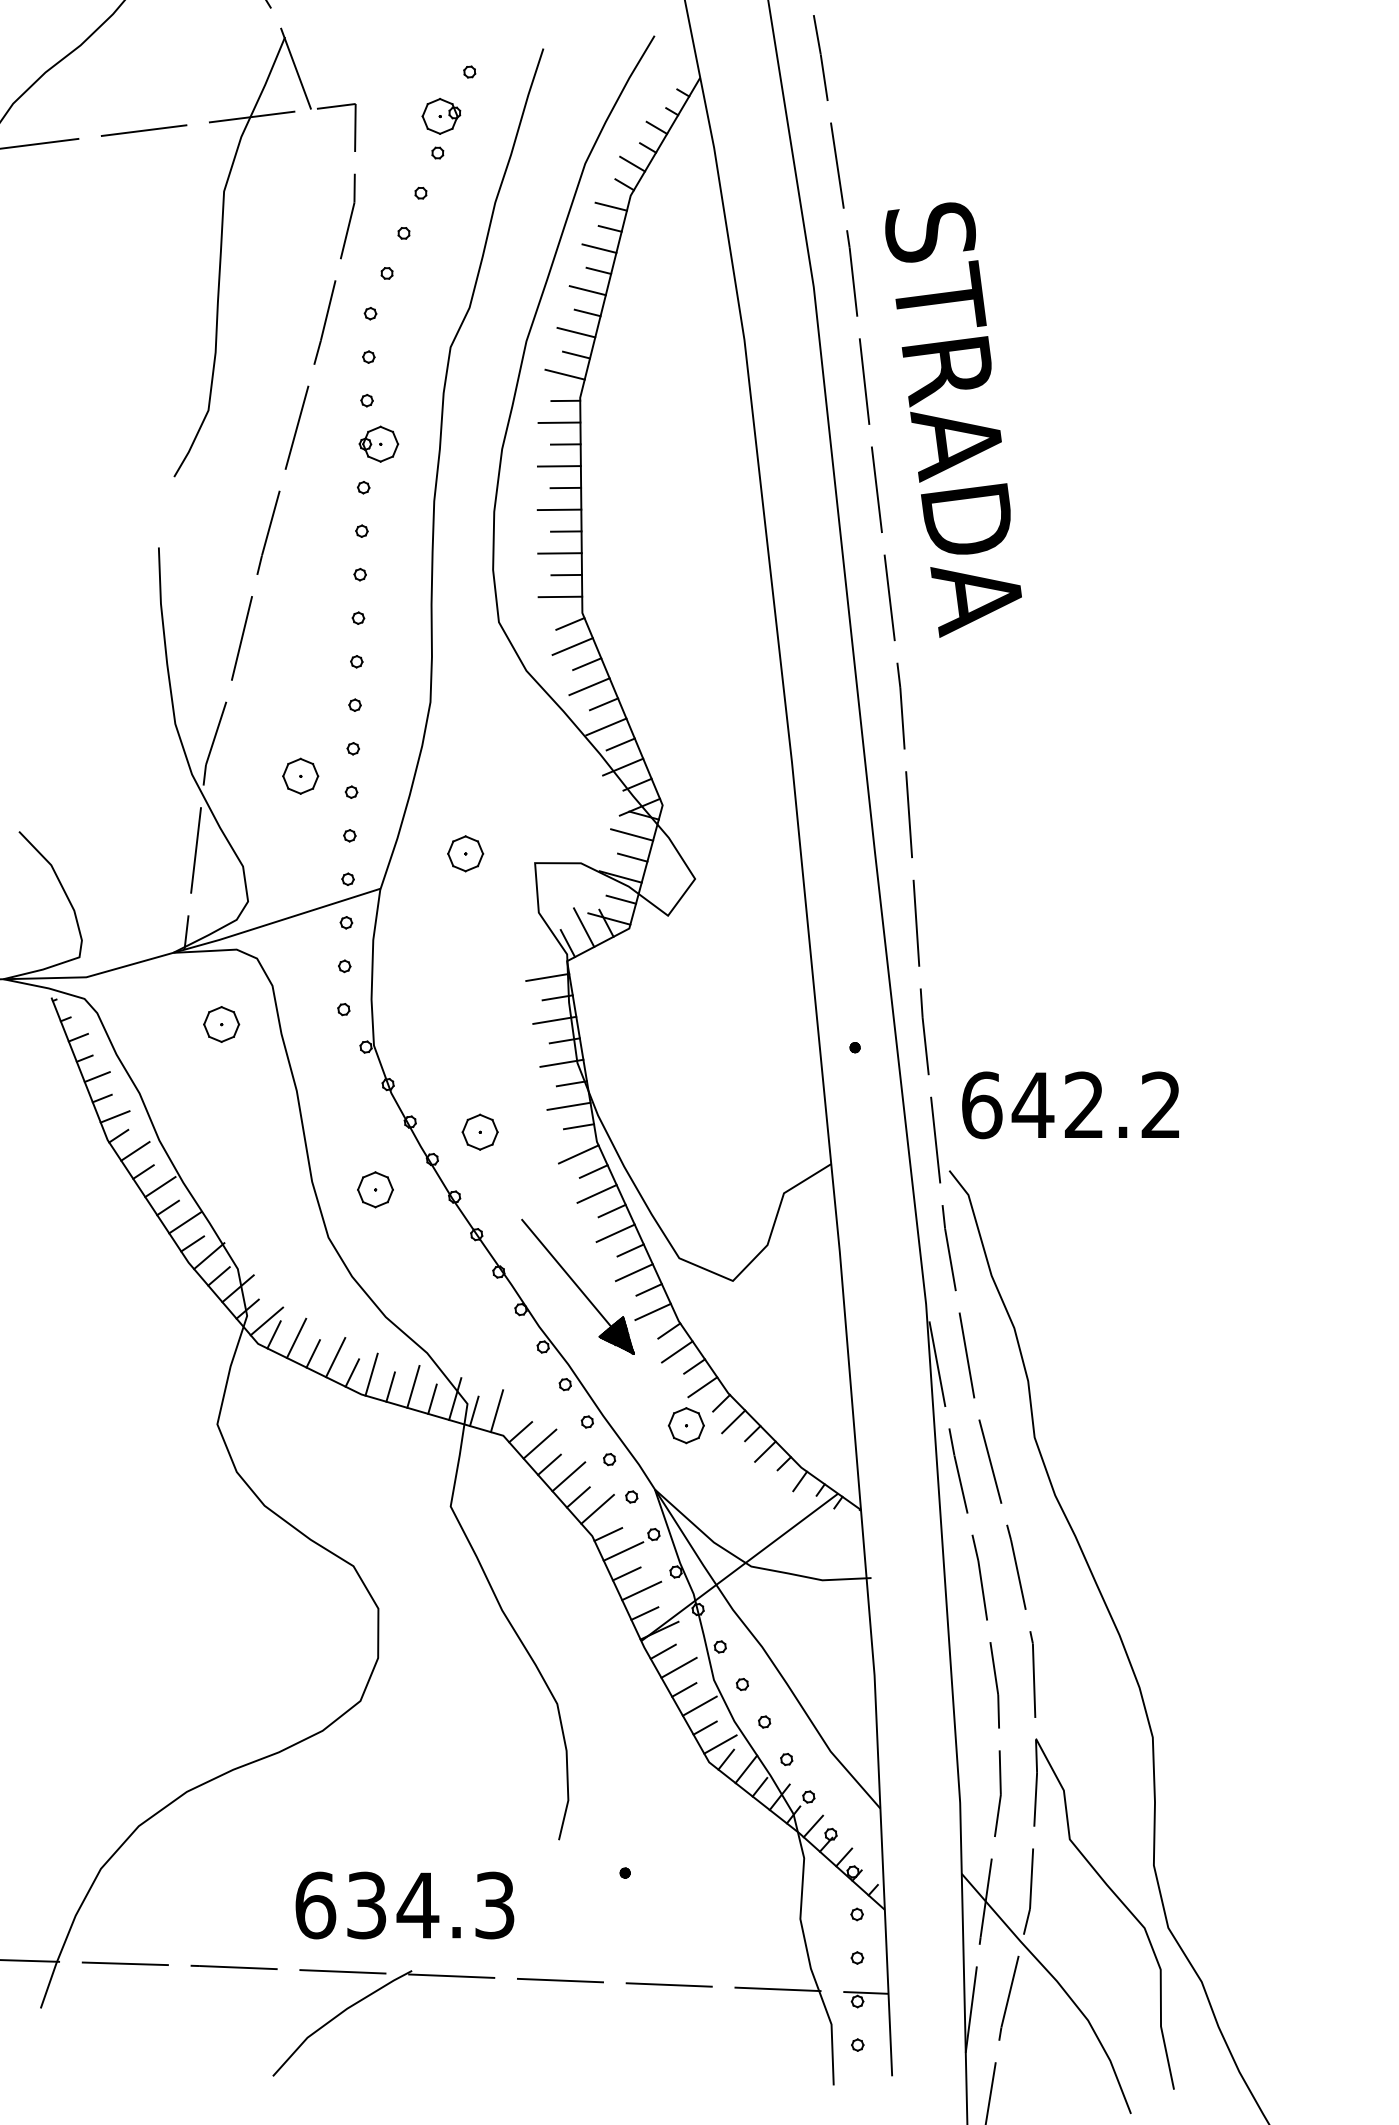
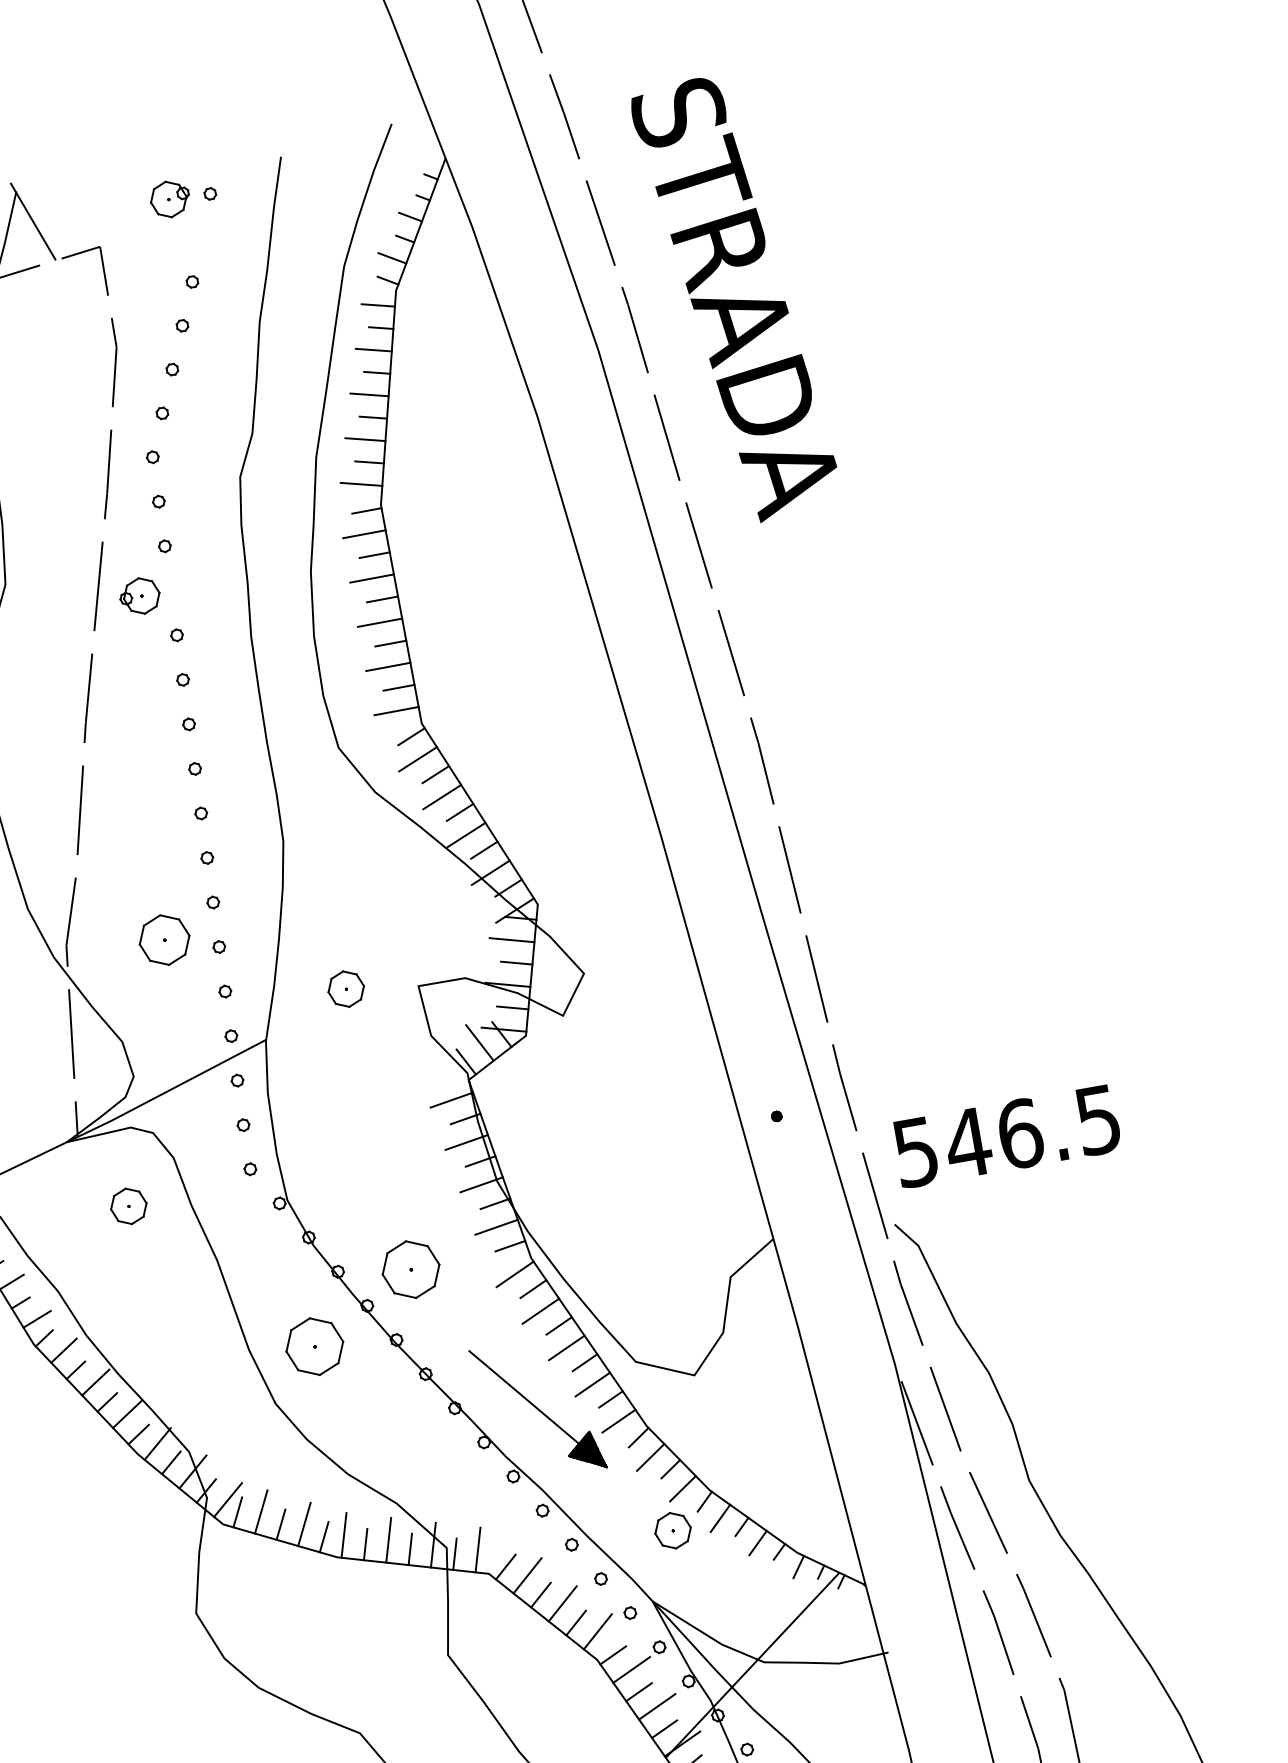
part: (441, 116) -> (170, 199), moved
text: (953, 419) -> (735, 298), moved
part: (378, 443) -> (139, 595), moved
part: (300, 775) -> (164, 939), size x1.4
text: (1071, 1105) -> (1007, 1136), 642.2 -> 546.5
part: (479, 1131) -> (410, 1268), size x1.6
part: (375, 1189) -> (314, 1346), size x1.6

